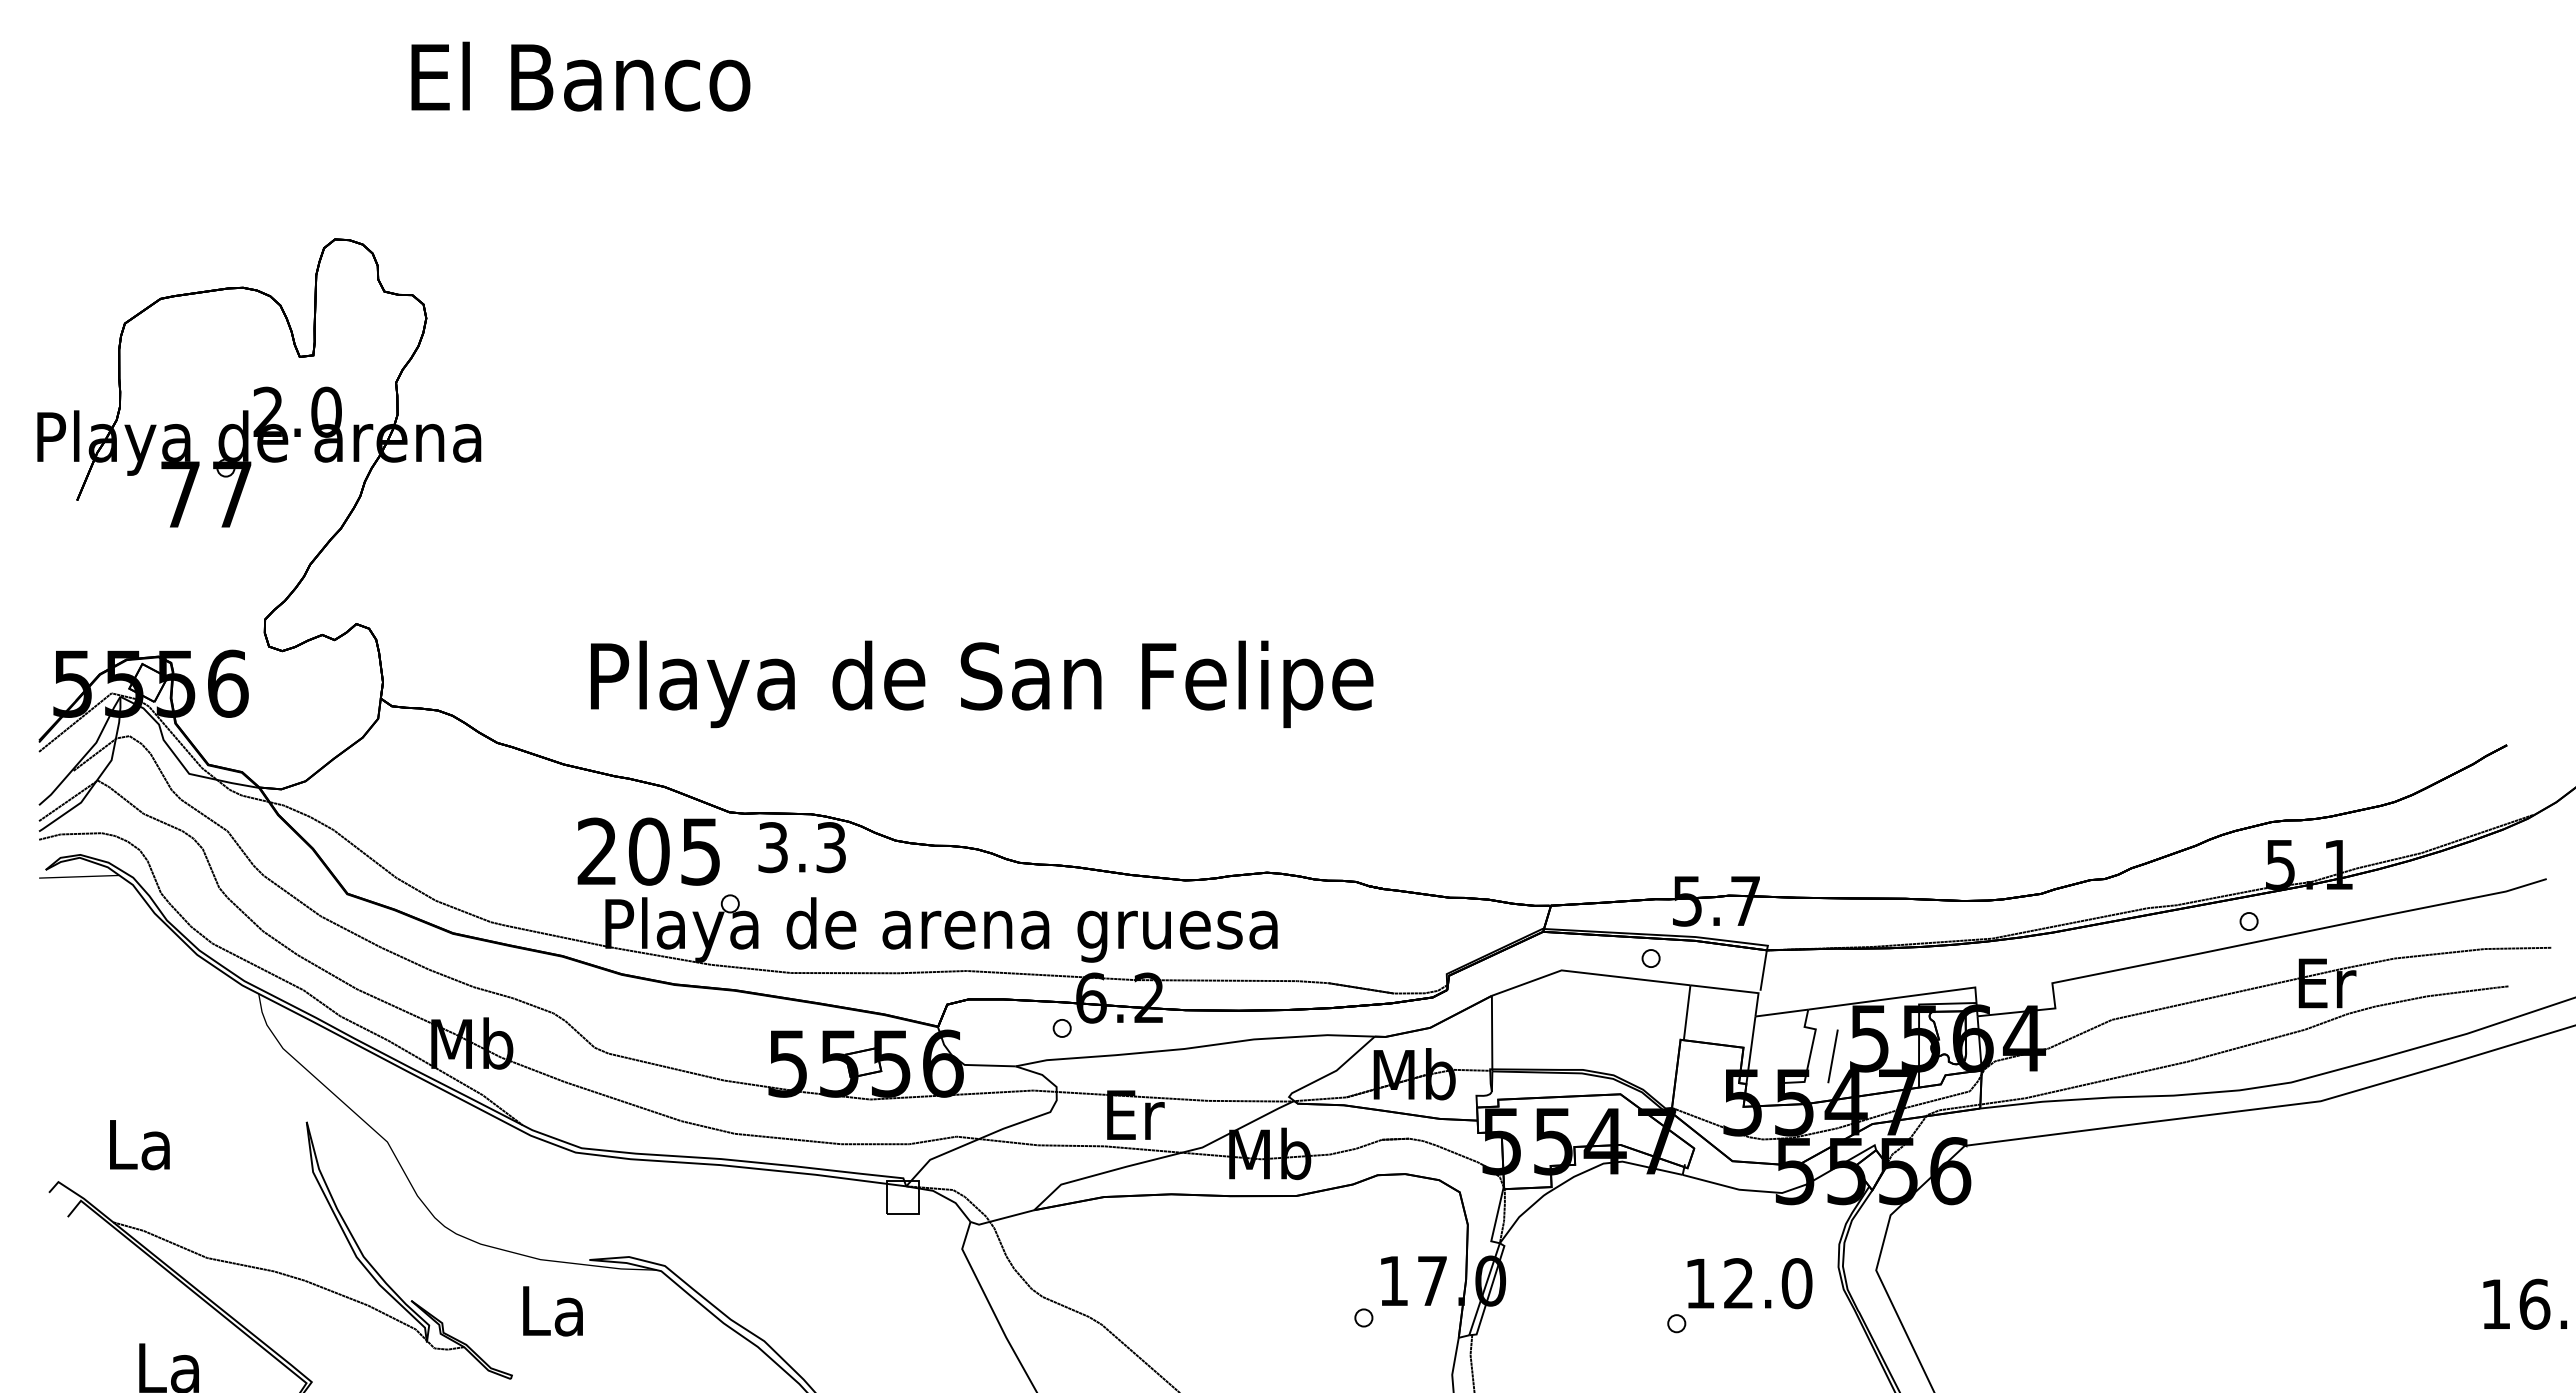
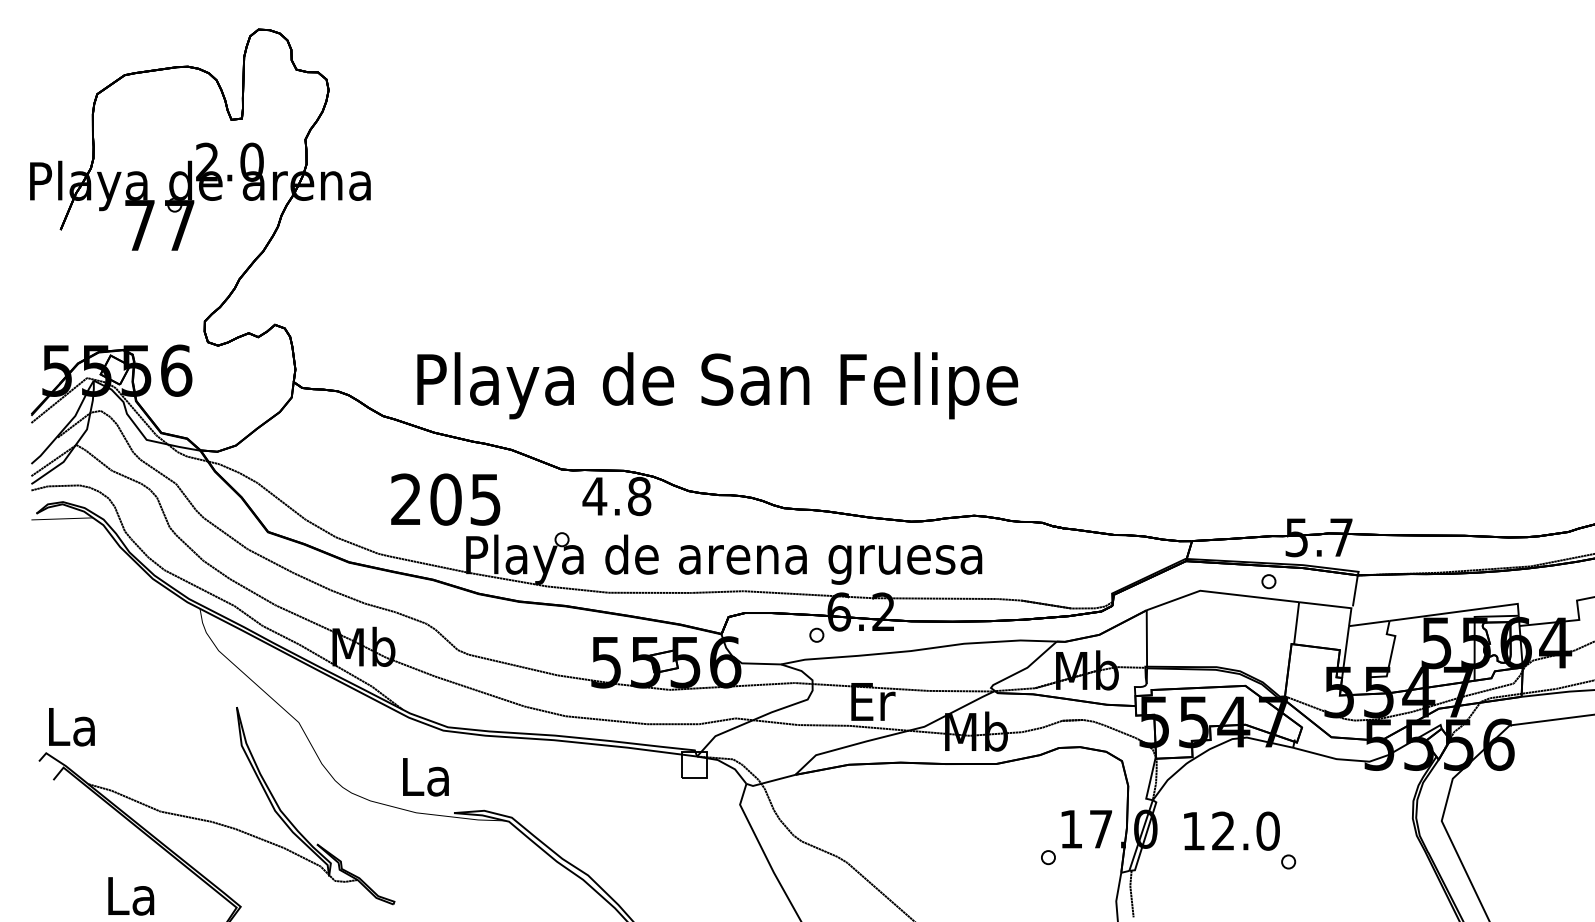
text: (982, 684) -> (718, 385), moved
text: (801, 847) -> (616, 496), 3.3 -> 4.8
text: (648, 851) -> (445, 499), moved
line: (1832, 1056) -> (1408, 656), removed
text: (139, 1145) -> (71, 727), moved
text: (1749, 1283) -> (1231, 831), moved
text: (552, 1311) -> (425, 777), moved

